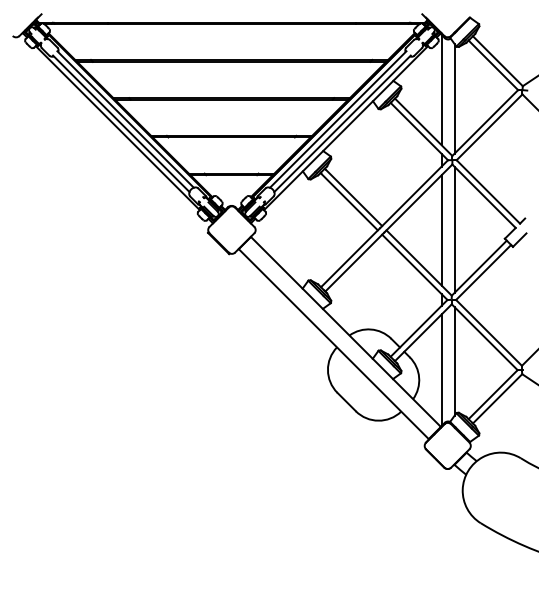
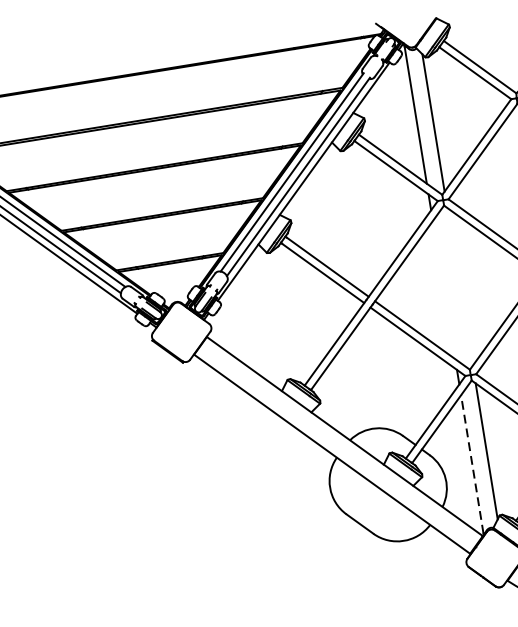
line: (454, 229) -> (459, 286), removed
line: (441, 230) -> (443, 290), removed
line: (441, 369) -> (472, 464), solid -> dashed

